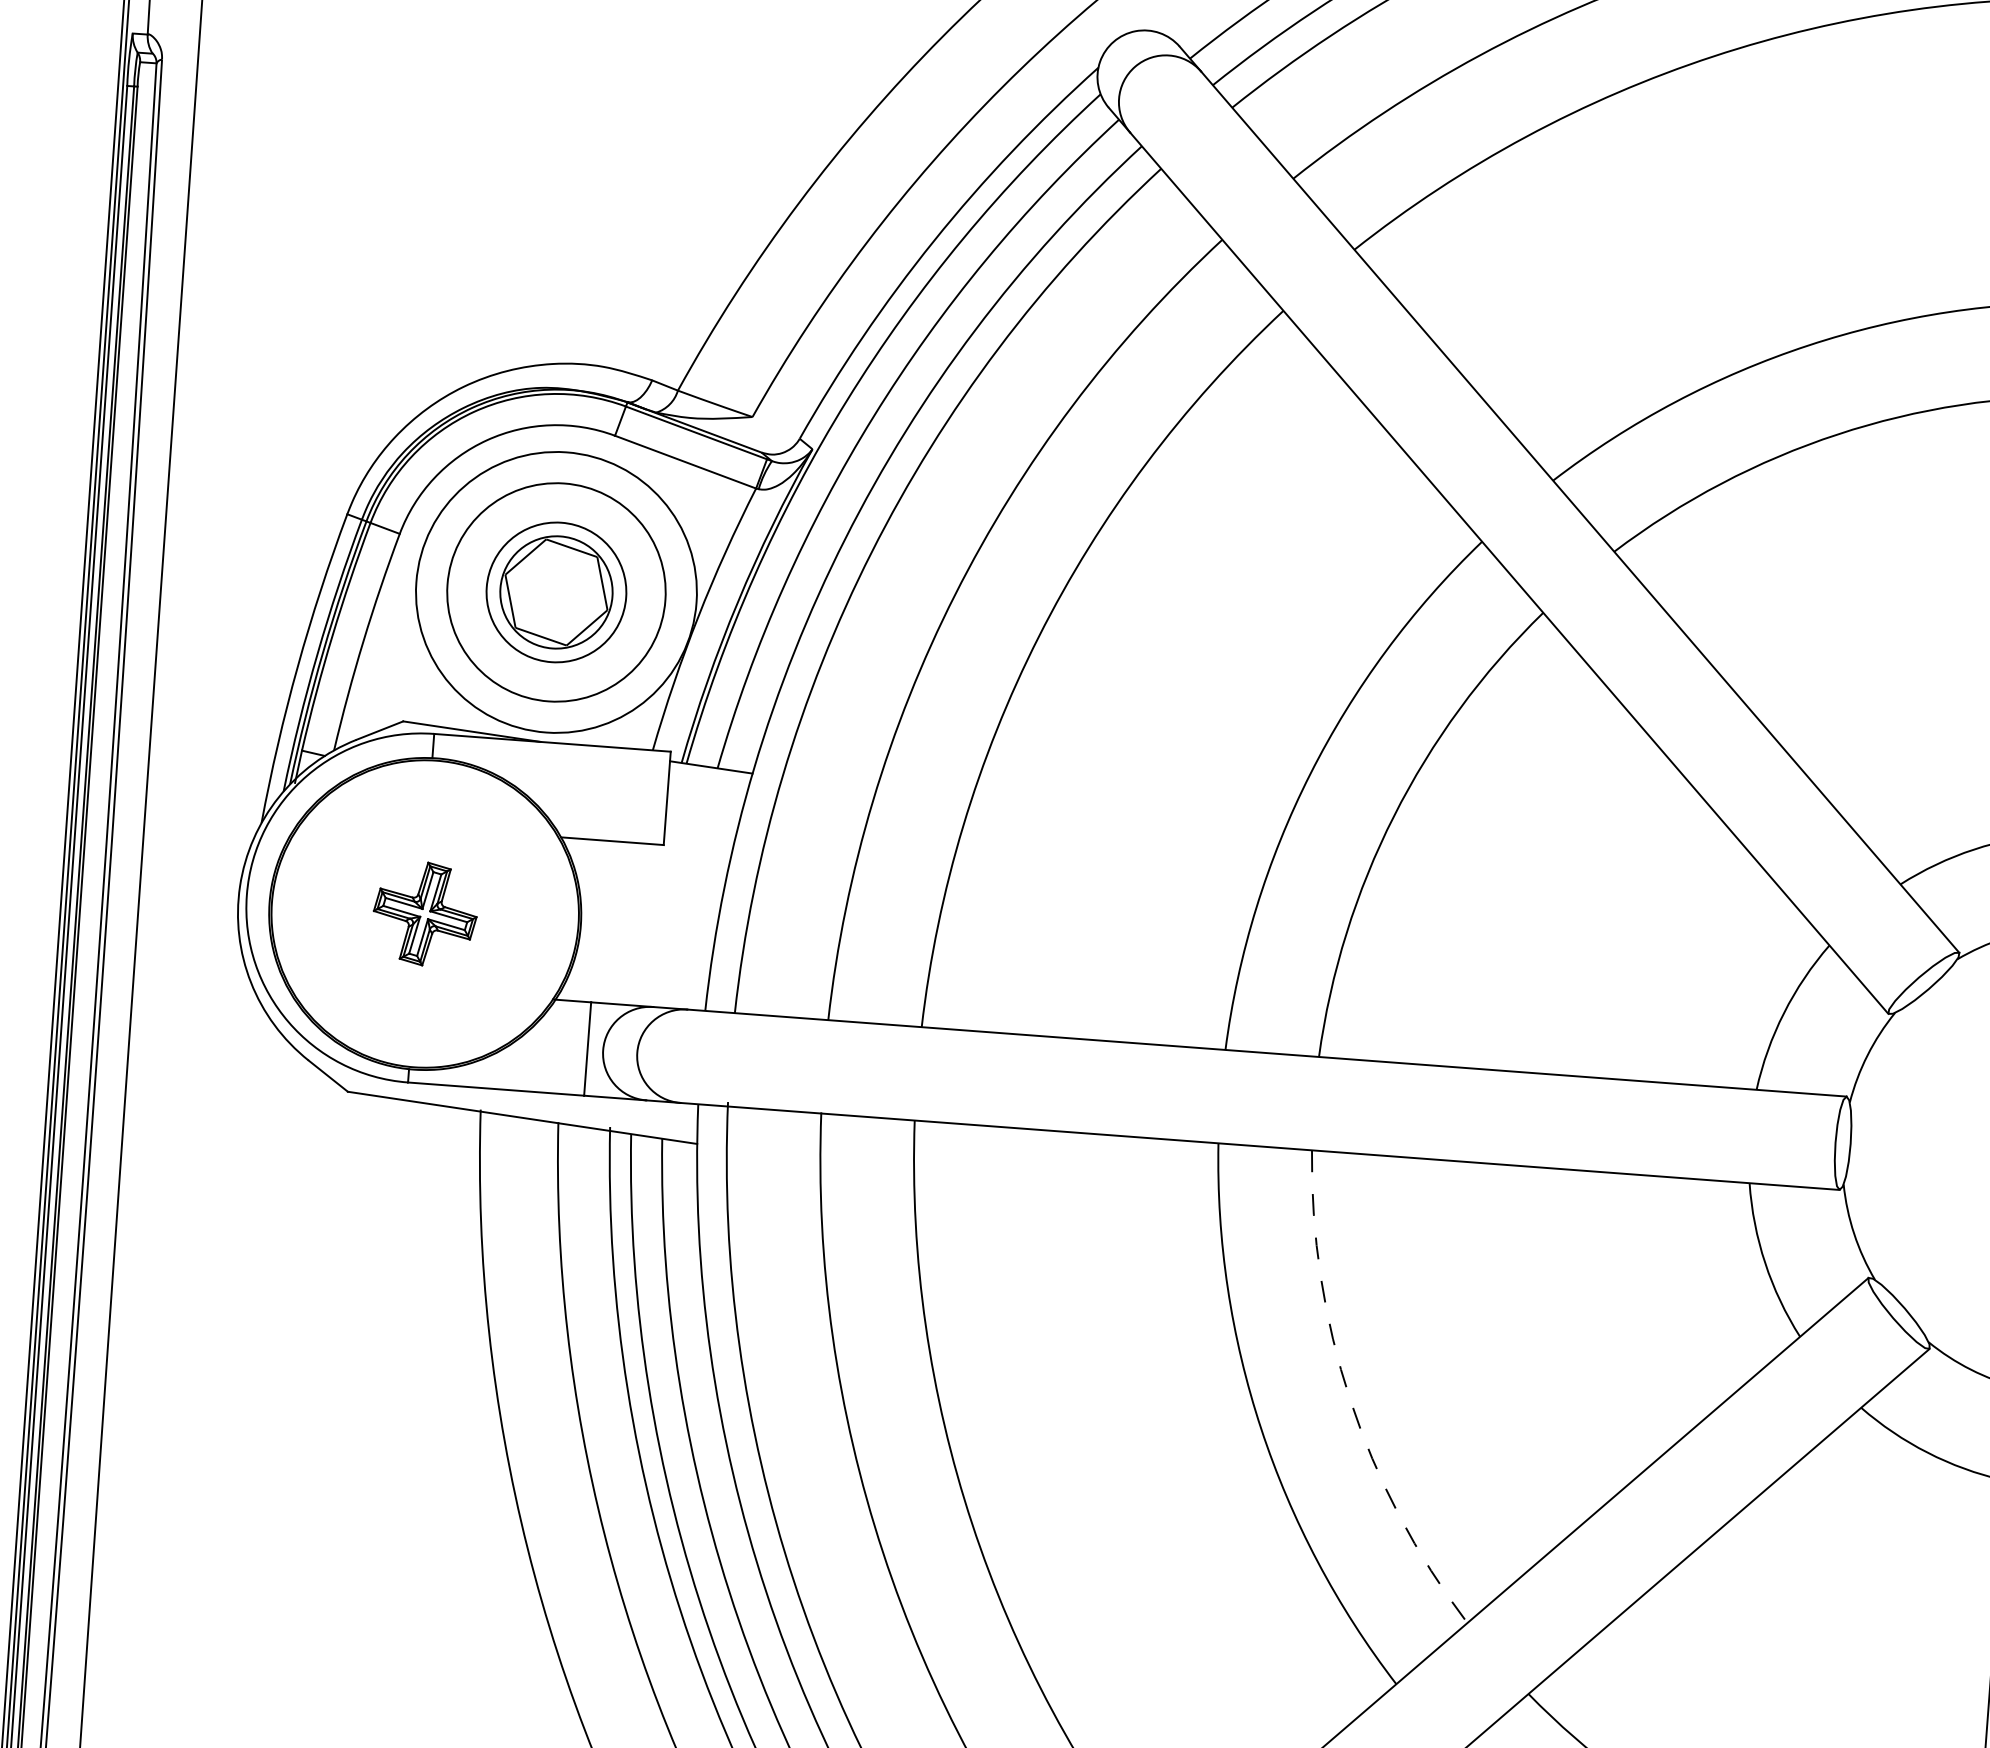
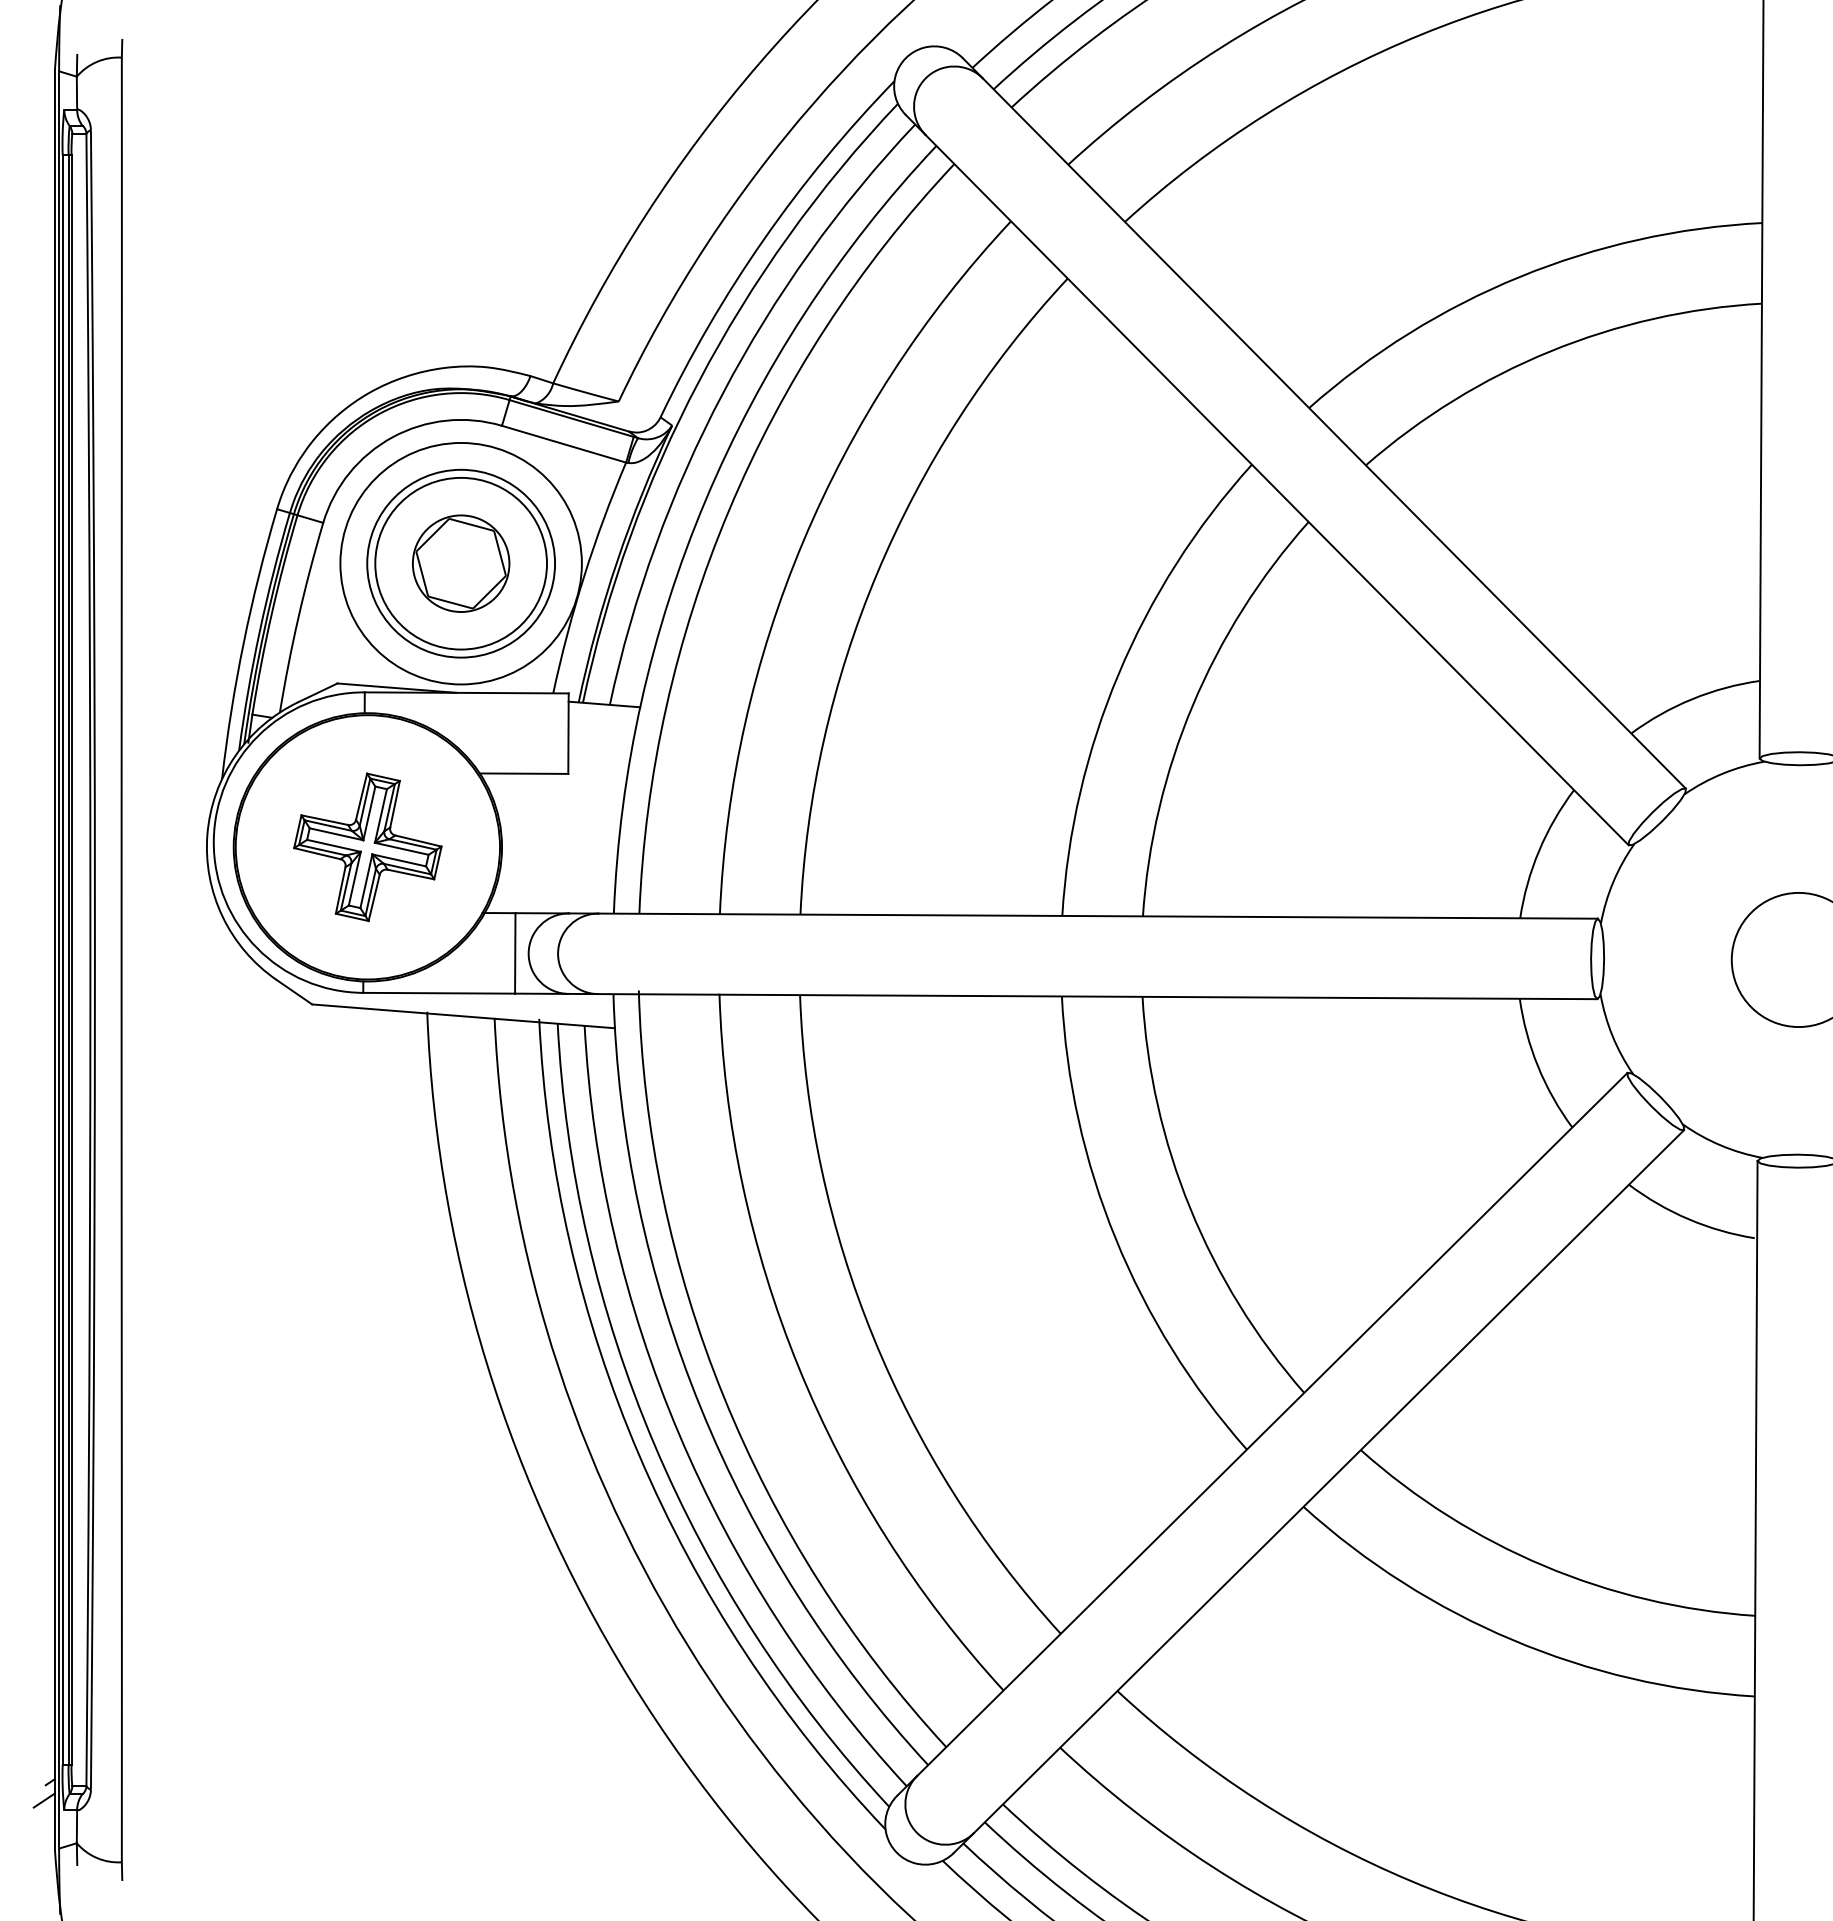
circle: (556, 592) -> (461, 563), size x1.43
part: (424, 914) -> (367, 847), size x1.67
arc: (1350, 1399) -> (1190, 1208), dashed -> solid

